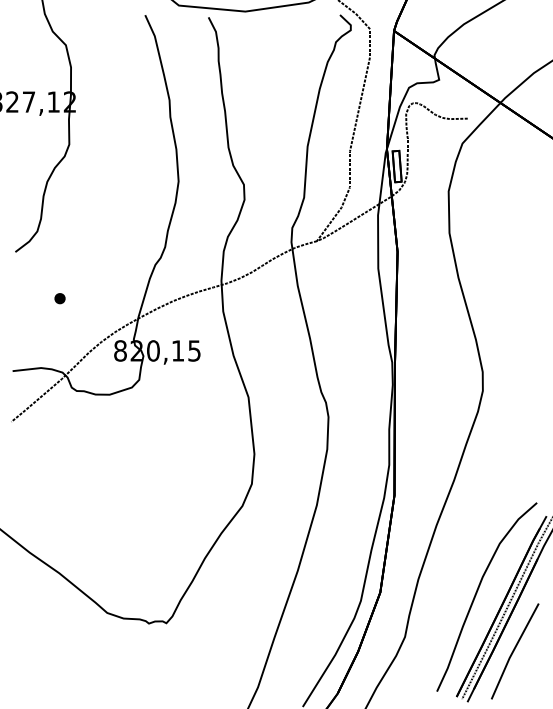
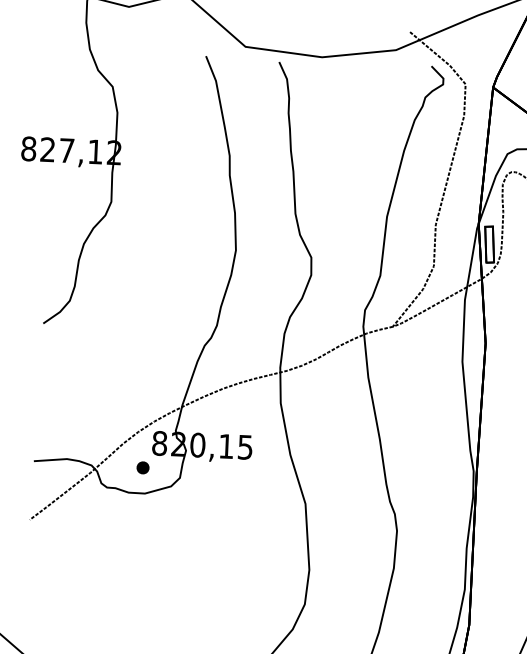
part: (59, 298) -> (142, 467), moved

